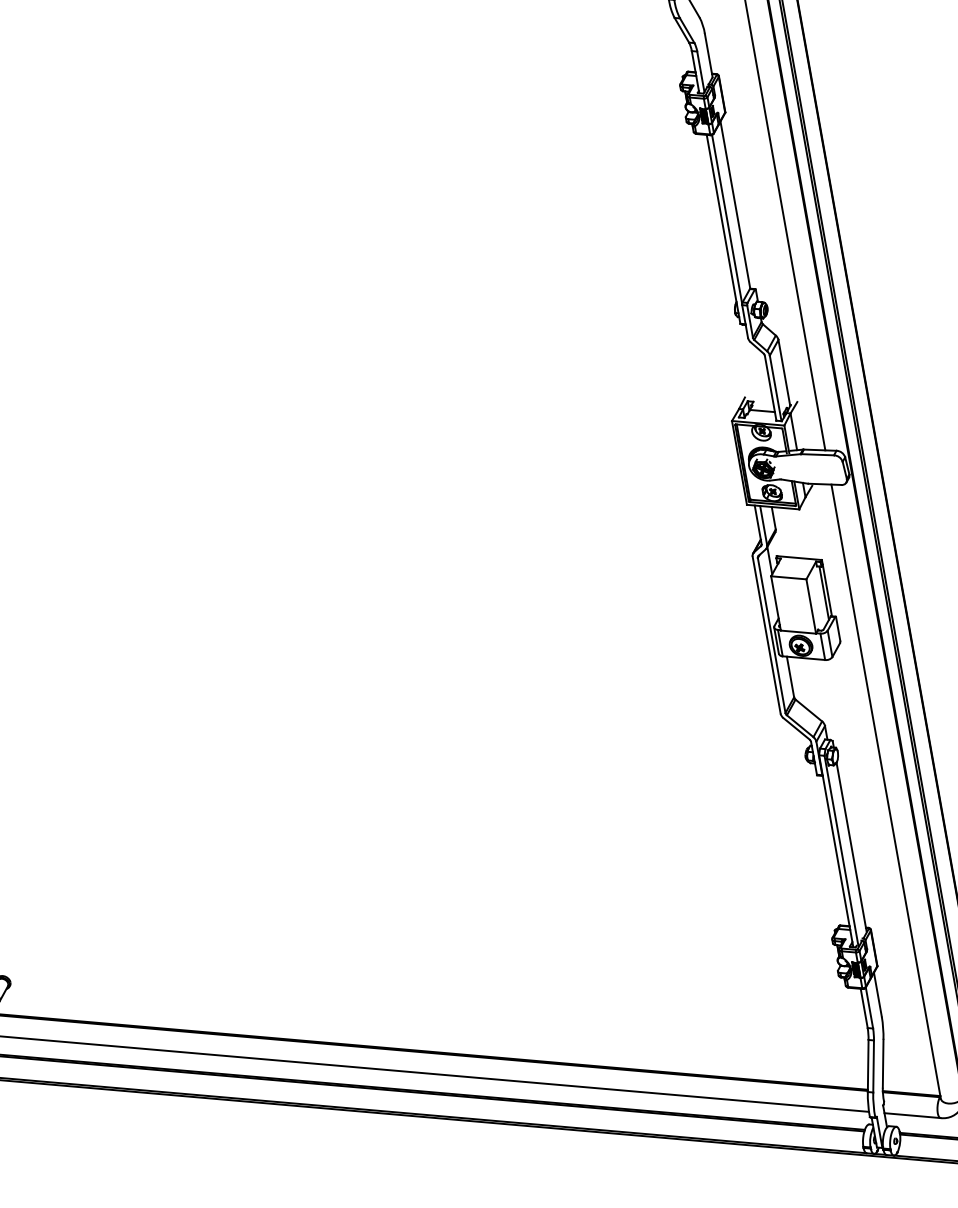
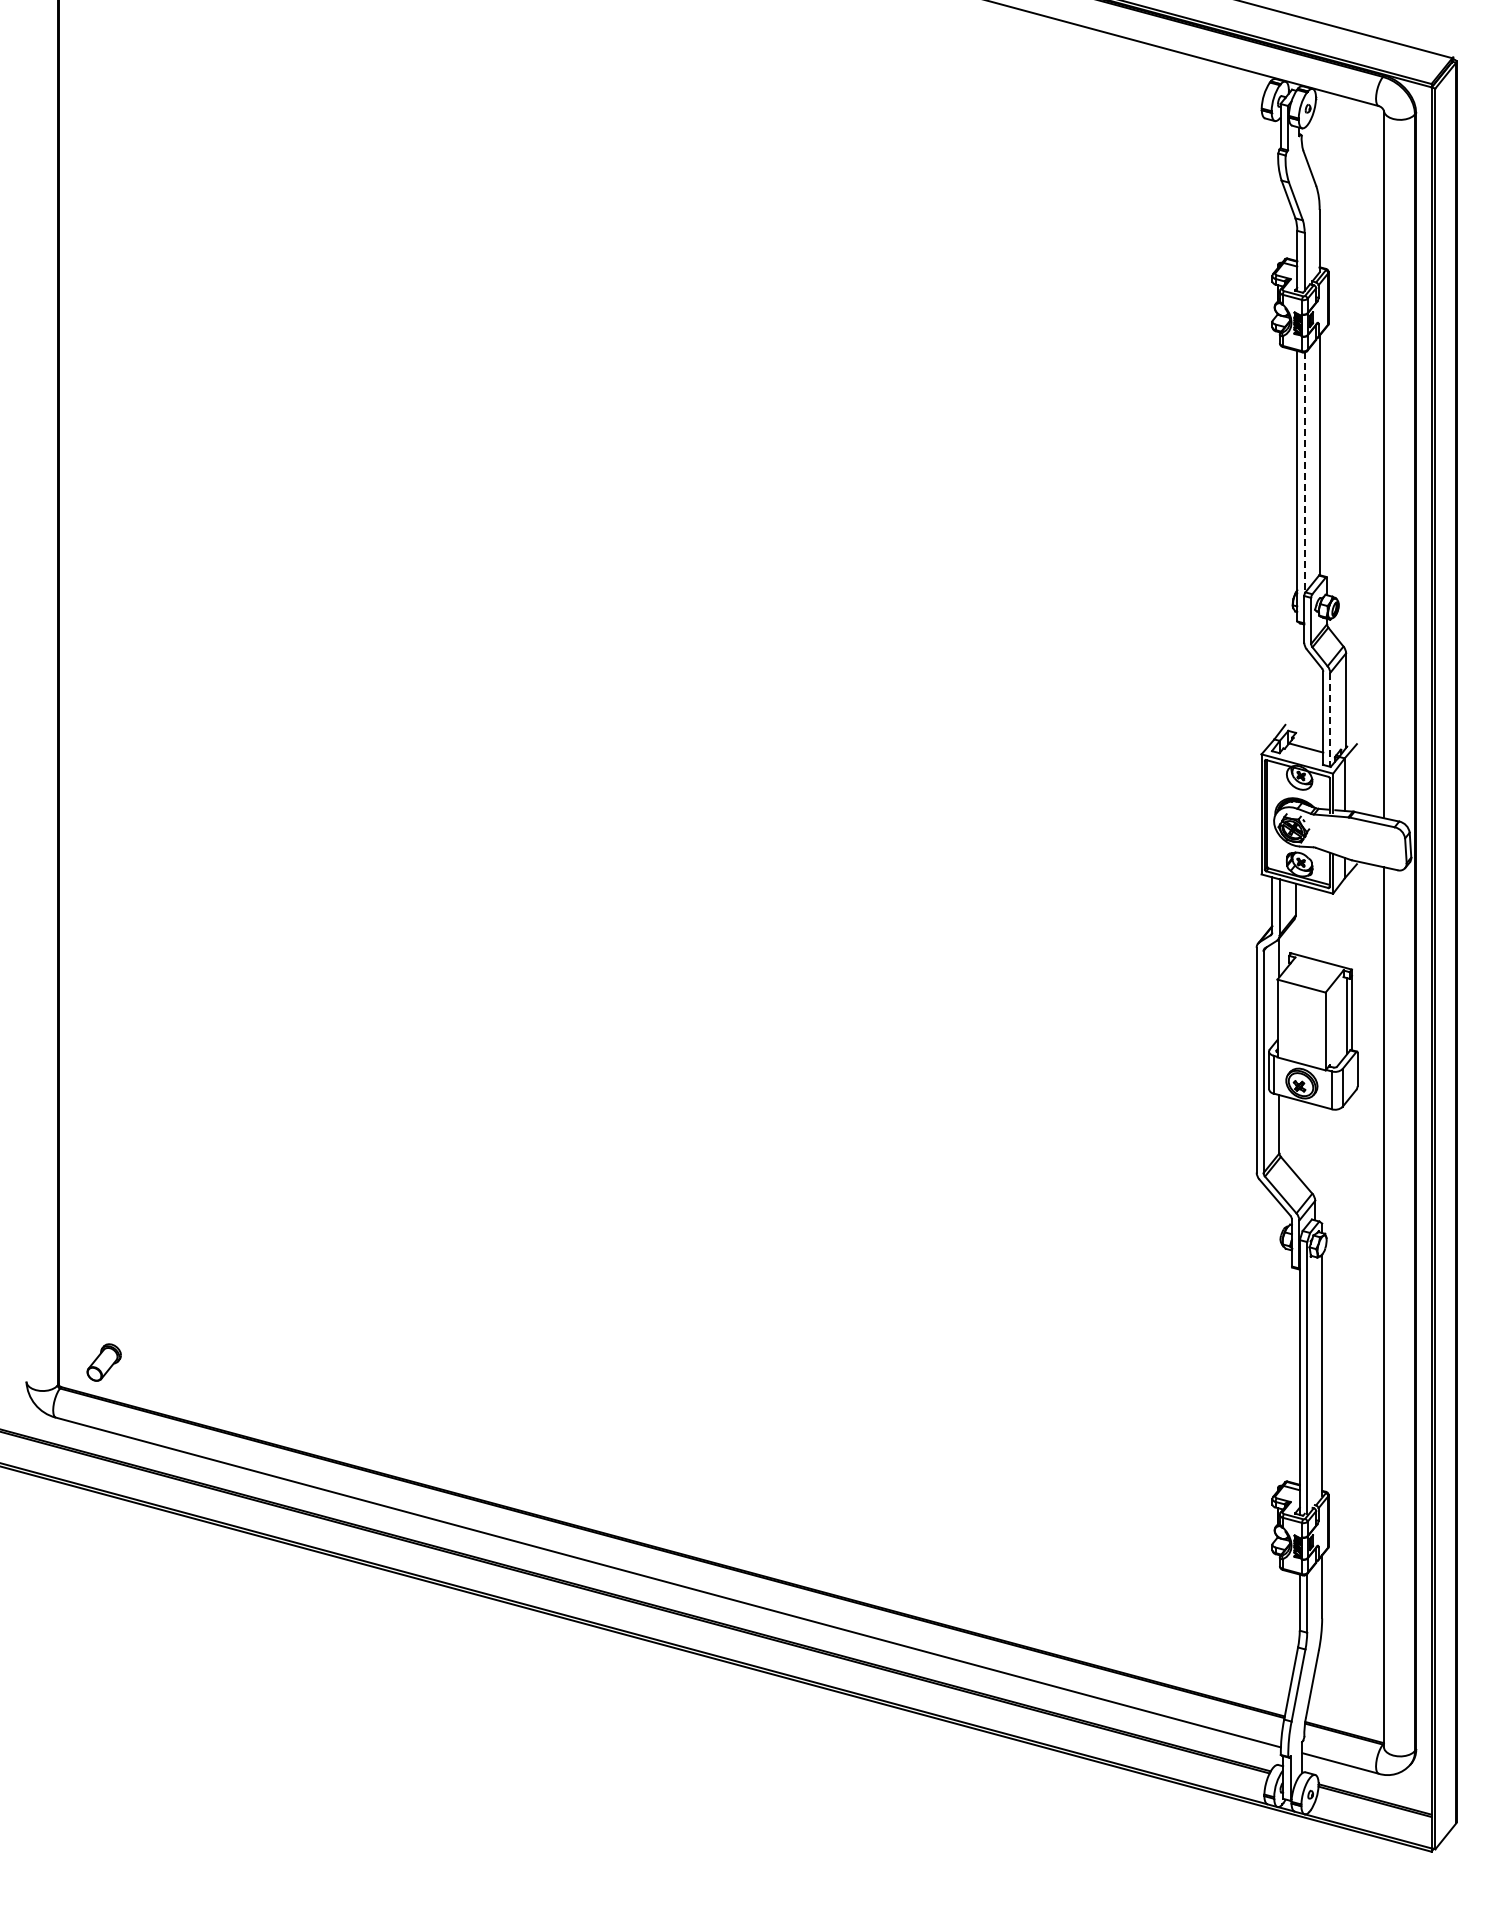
line: (727, 219) -> (1304, 473), solid -> dashed
line: (775, 388) -> (1330, 719), solid -> dashed

